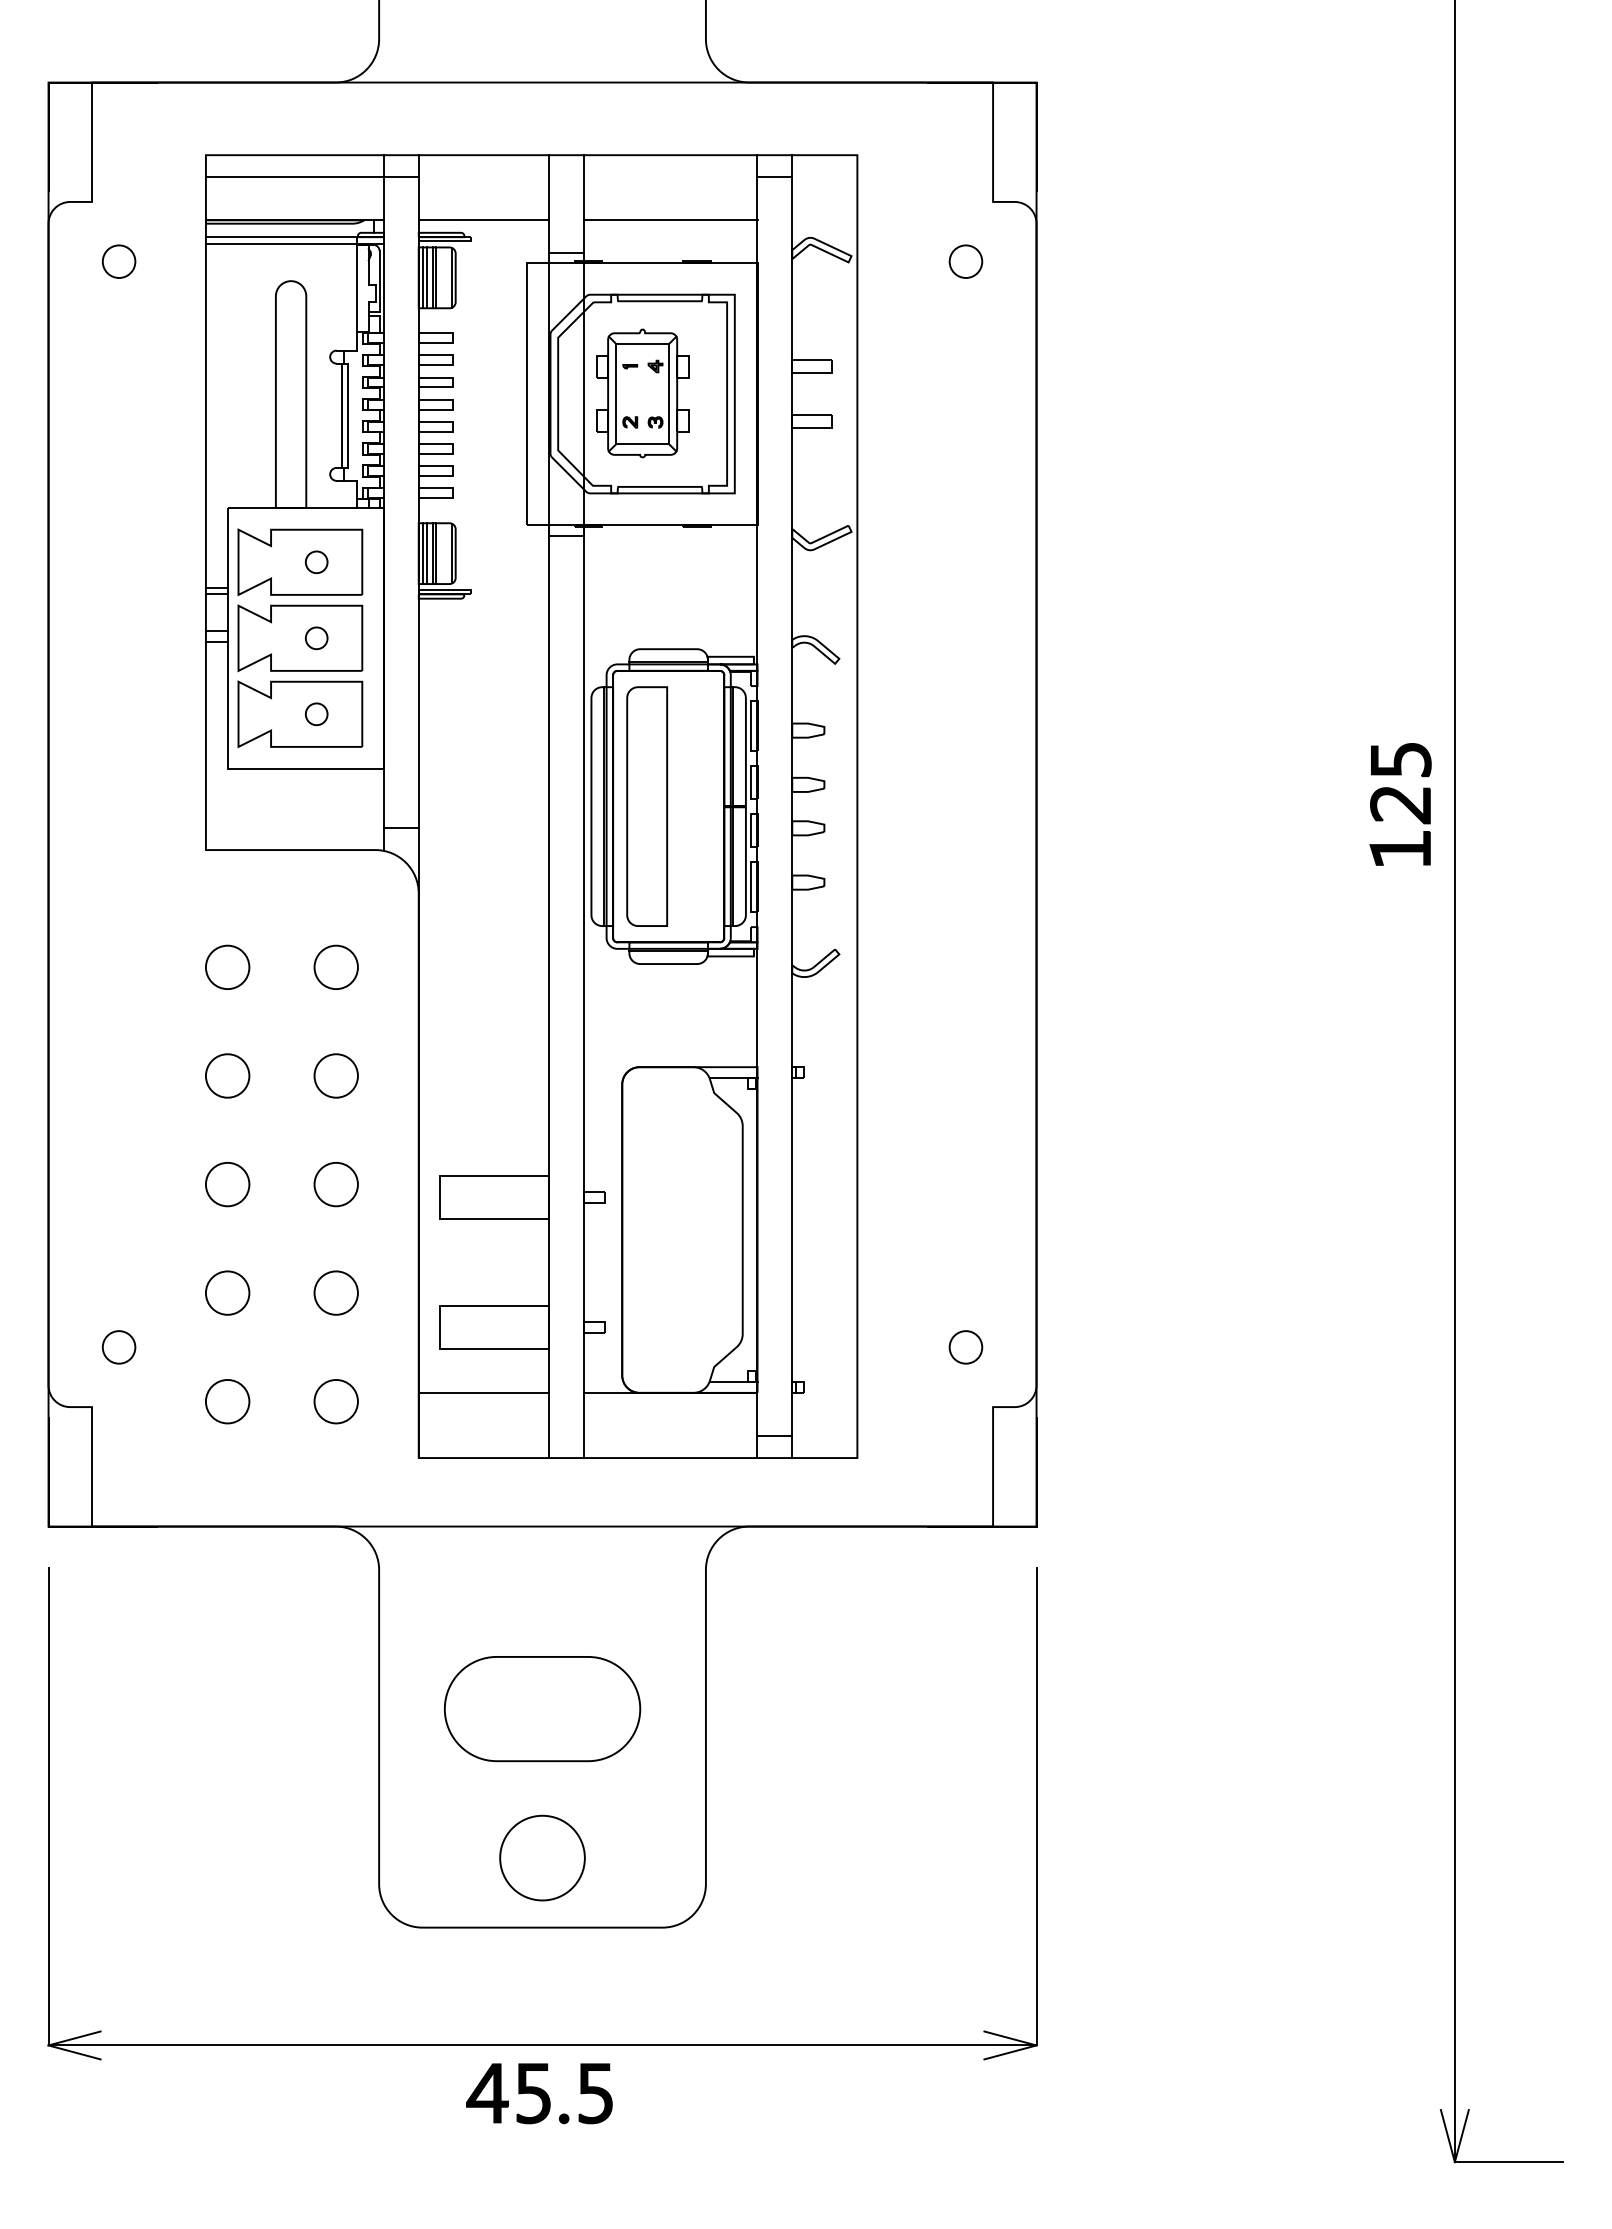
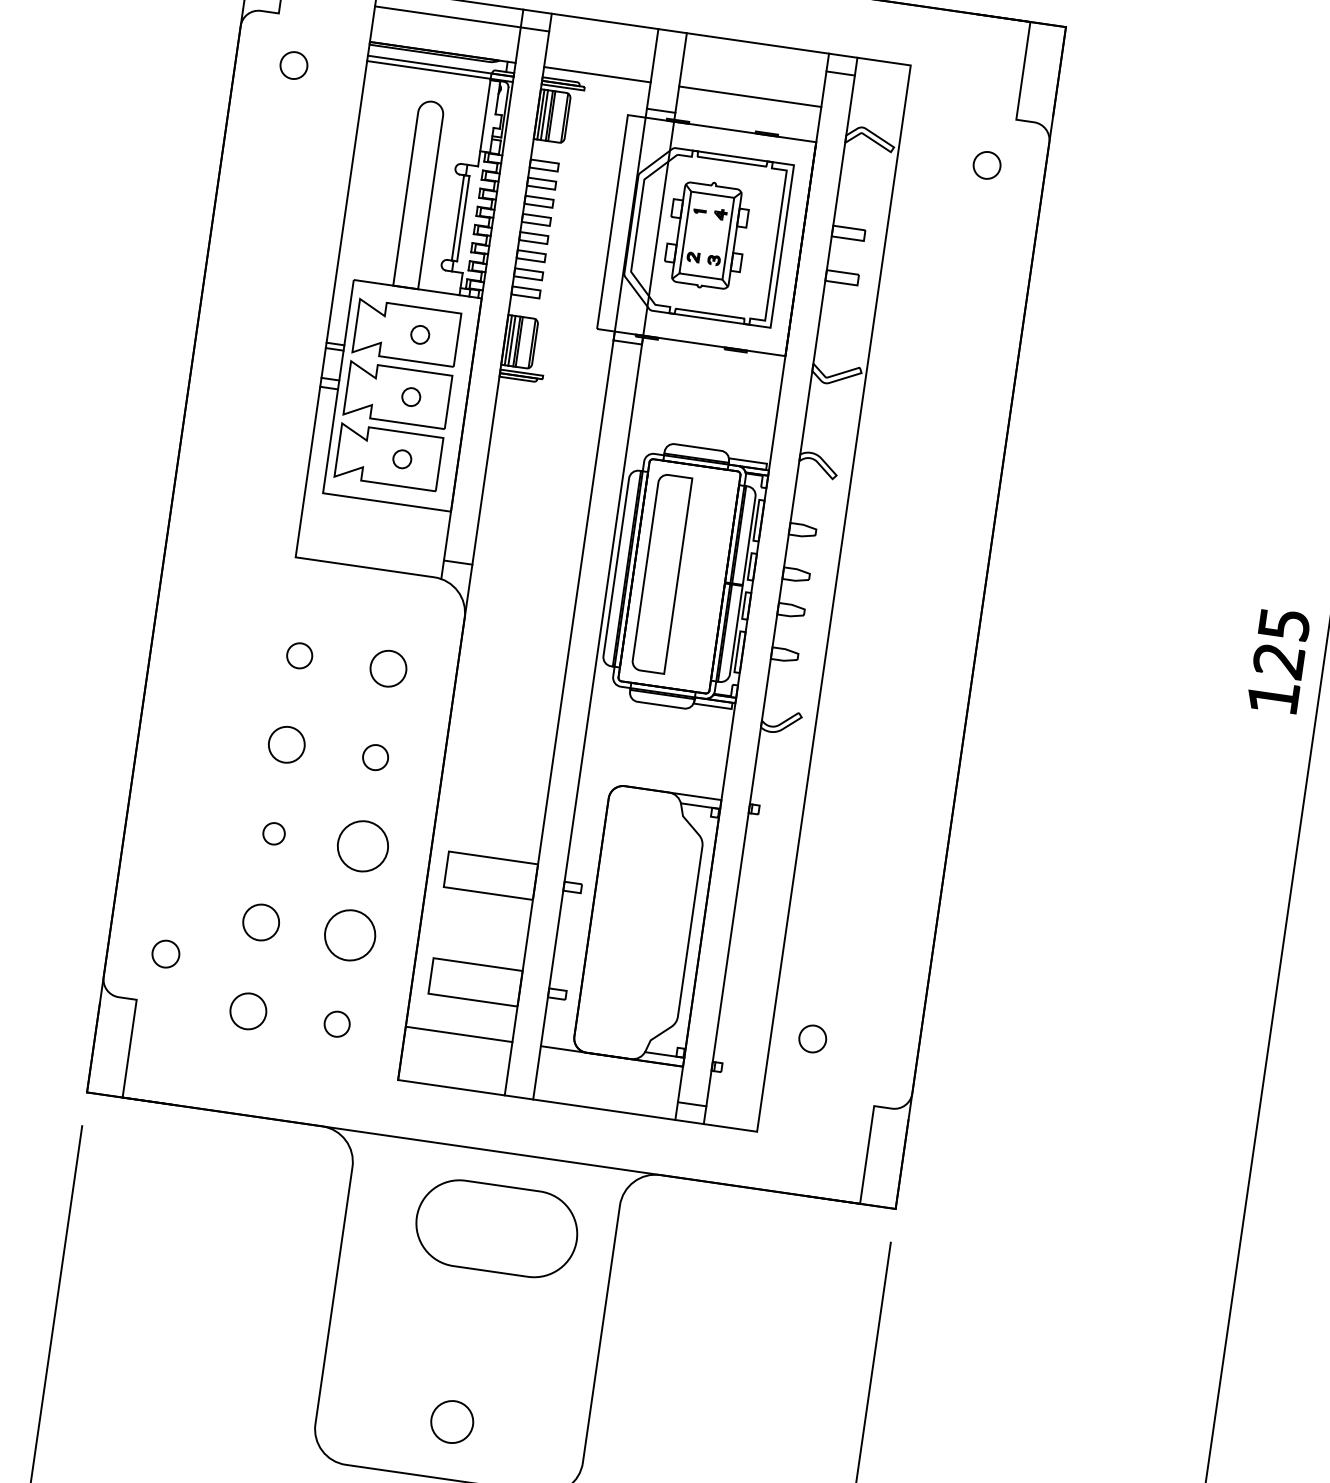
part: (227, 966) -> (299, 655), size x0.7
part: (335, 1075) -> (375, 757), size x0.7
part: (227, 1184) -> (273, 833), size x0.6
part: (335, 1184) -> (362, 846), size x1.4
part: (335, 1292) -> (349, 934), size x1.4
part: (965, 1347) -> (812, 1039), moved
part: (335, 1401) -> (336, 1023), size x0.7
part: (542, 1709) -> (496, 1229), moved
part: (542, 1857) -> (452, 1421), size x0.6

